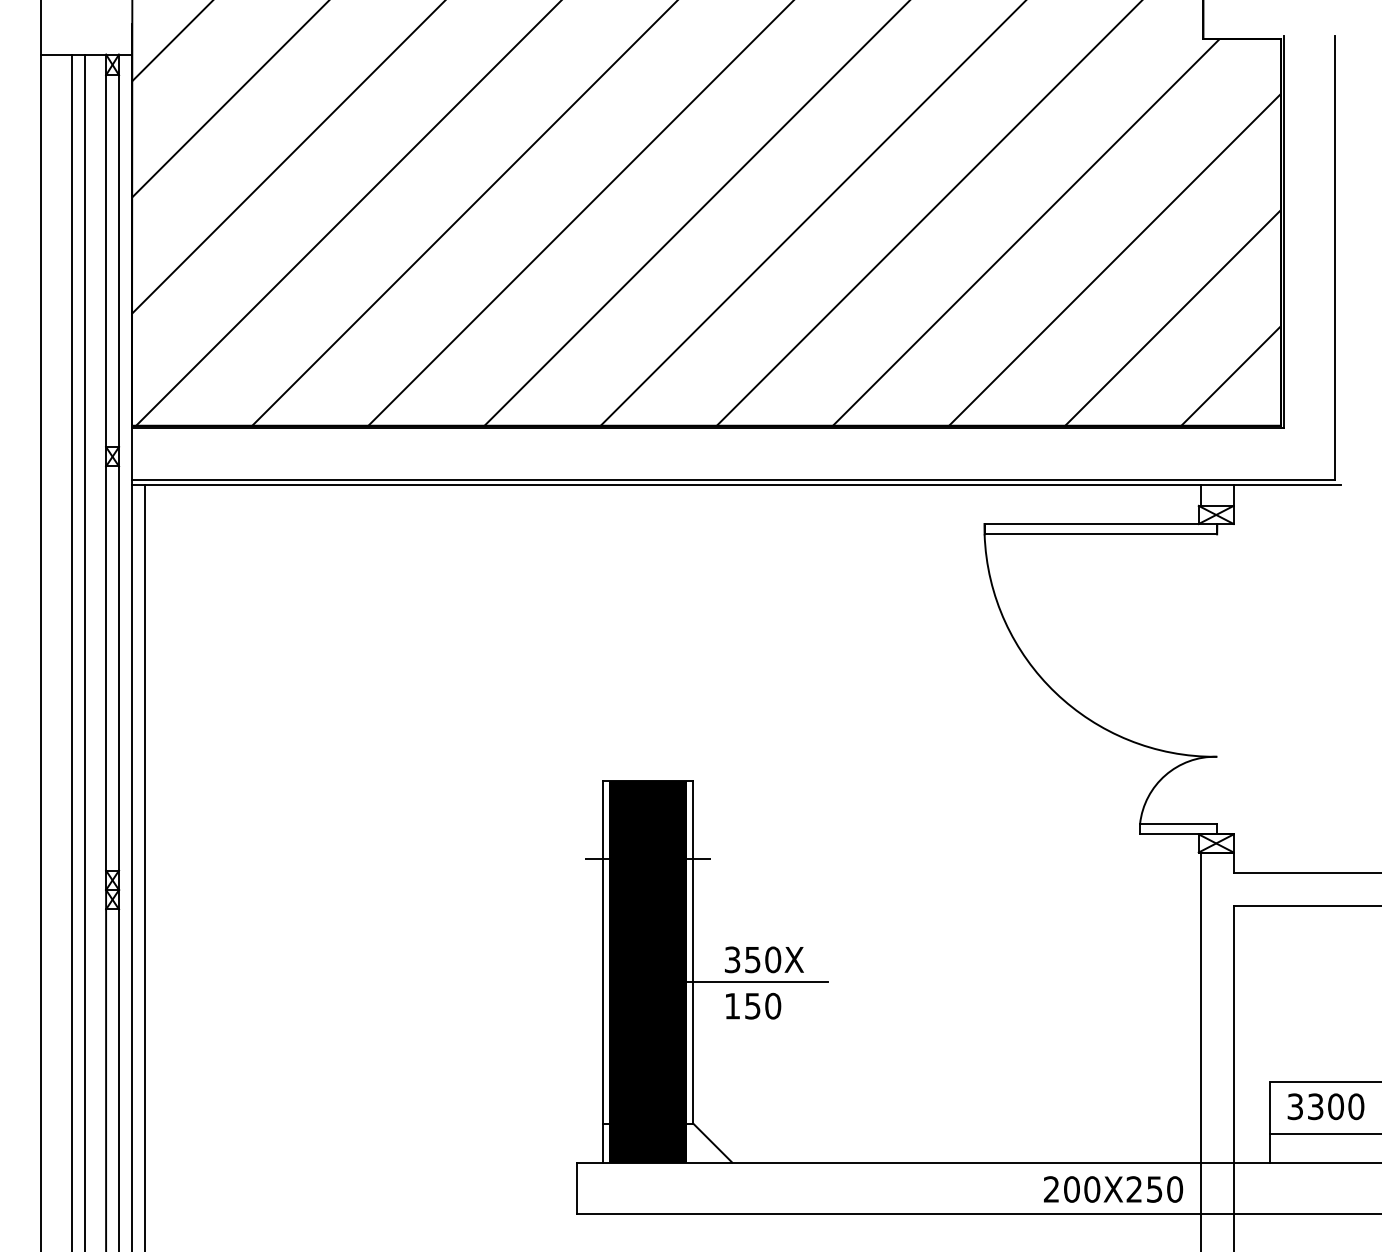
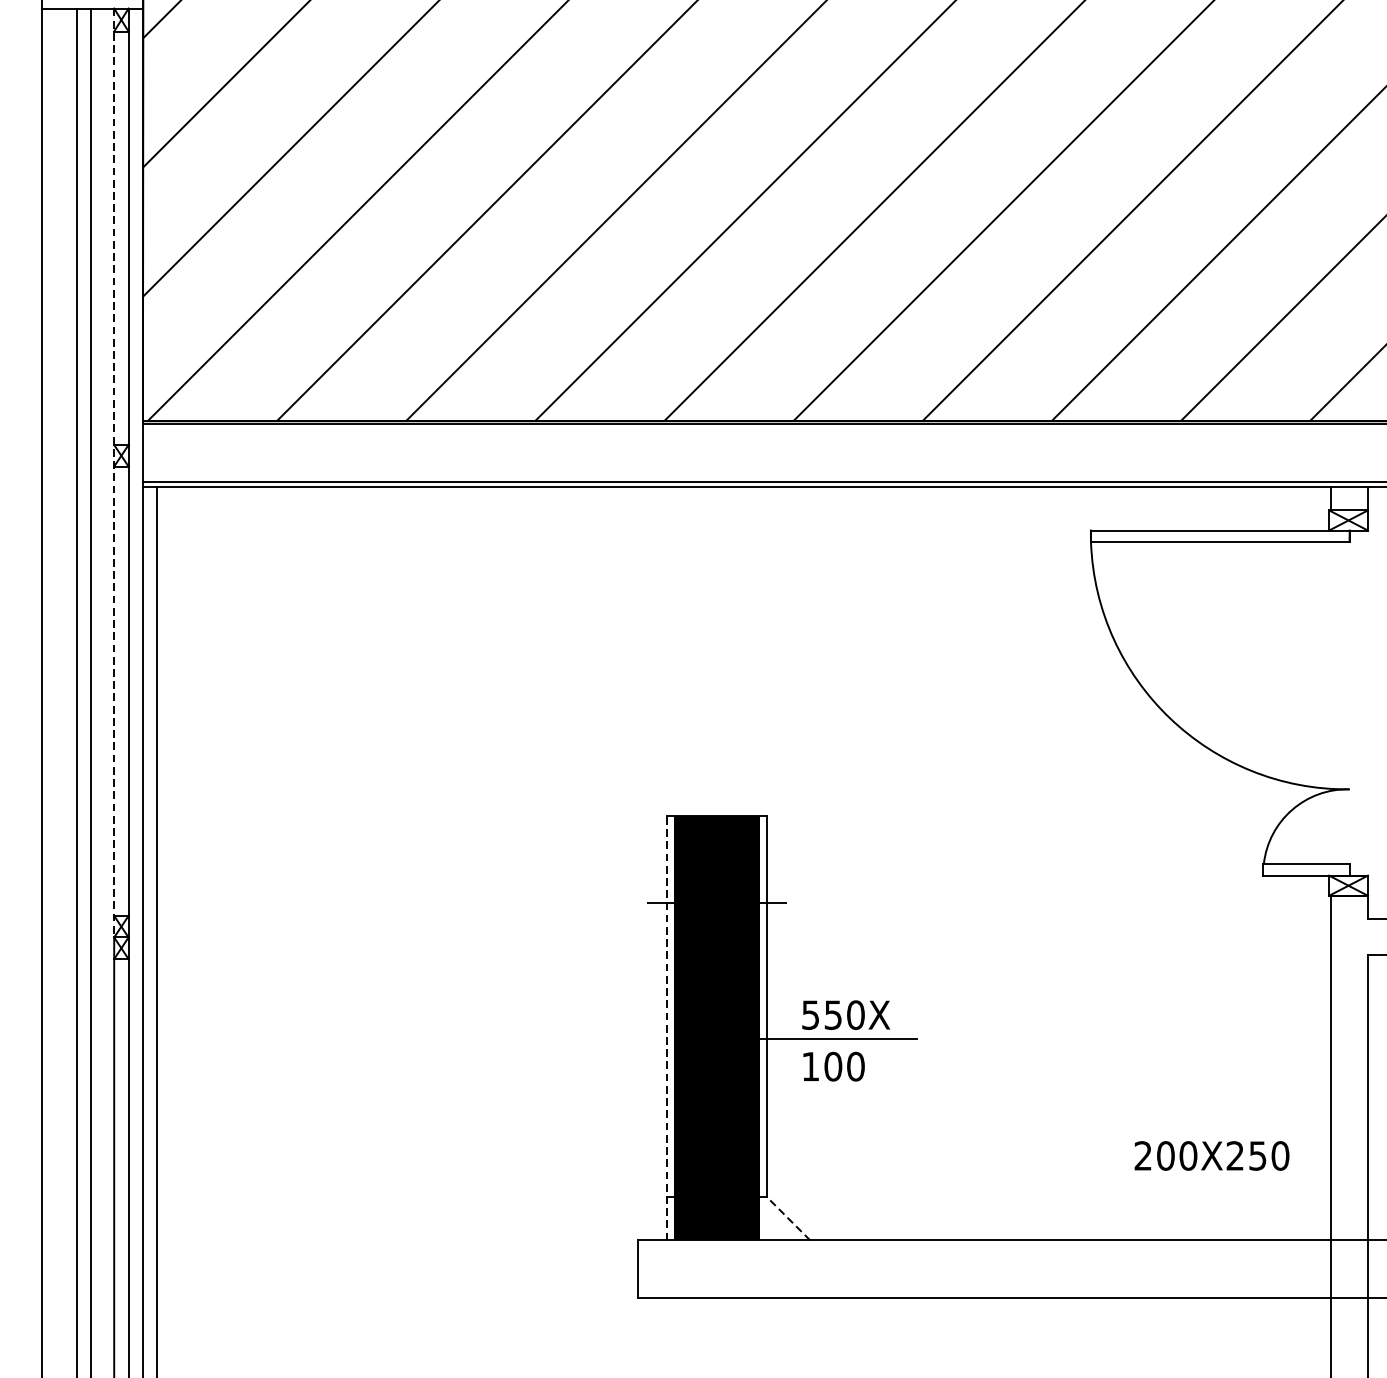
line: (106, 472) -> (114, 473), solid -> dashed
text: (732, 959) -> (810, 1014), 350X -> 550X
line: (602, 971) -> (666, 1028), solid -> dashed
text: (752, 1005) -> (832, 1065), 150 -> 100
line: (712, 1142) -> (788, 1218), solid -> dashed
text: (1113, 1189) -> (1212, 1155), moved

